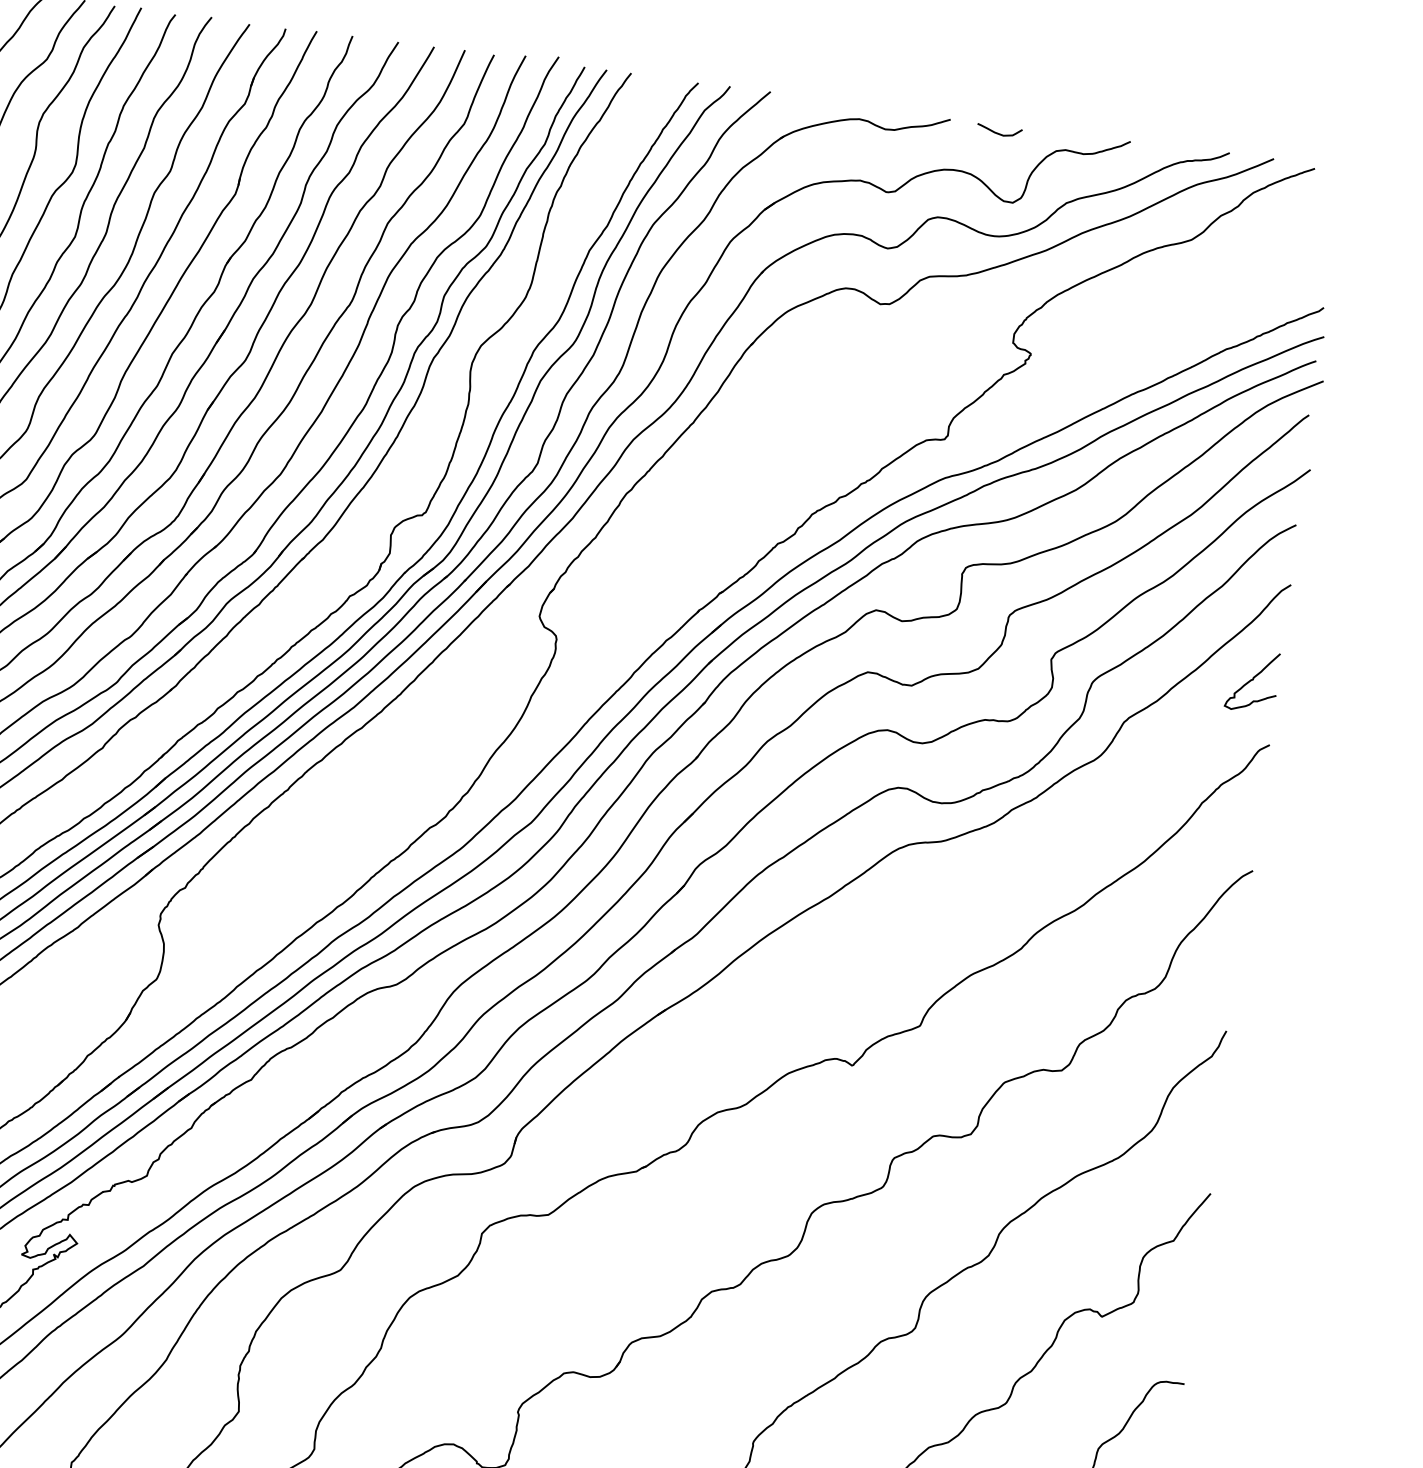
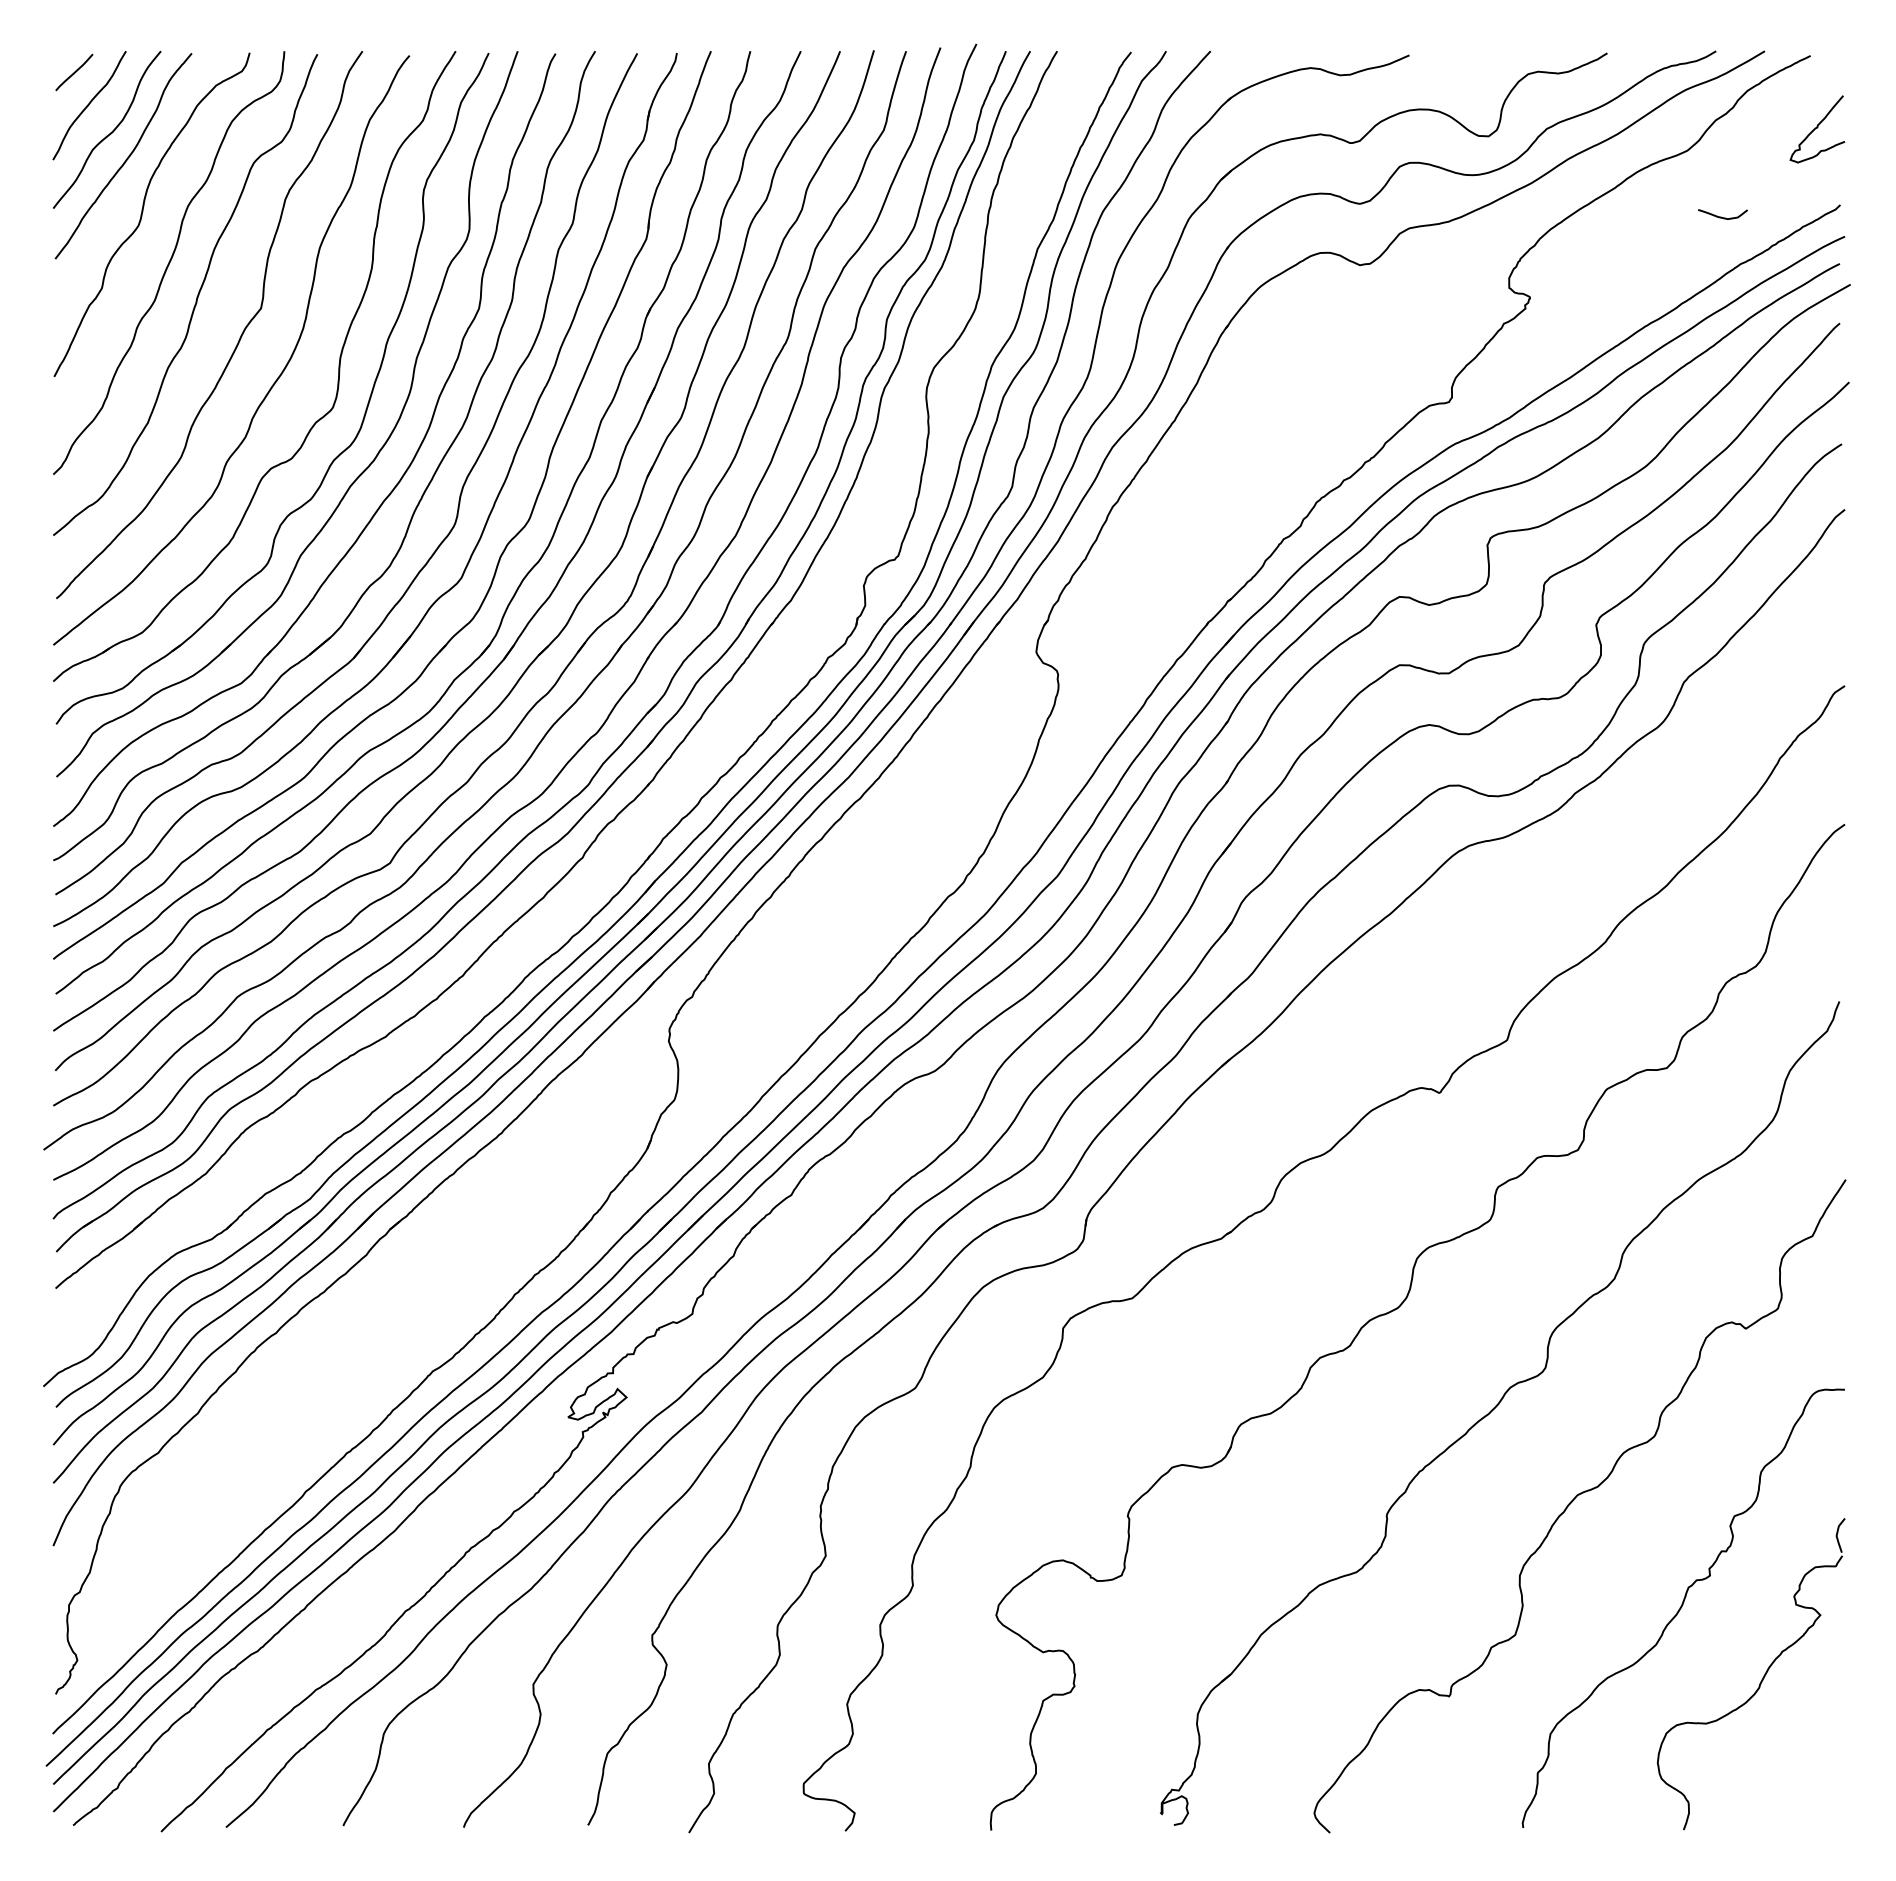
curve: (998, 132) -> (1721, 216), moved
curve: (1253, 680) -> (1817, 128), moved

